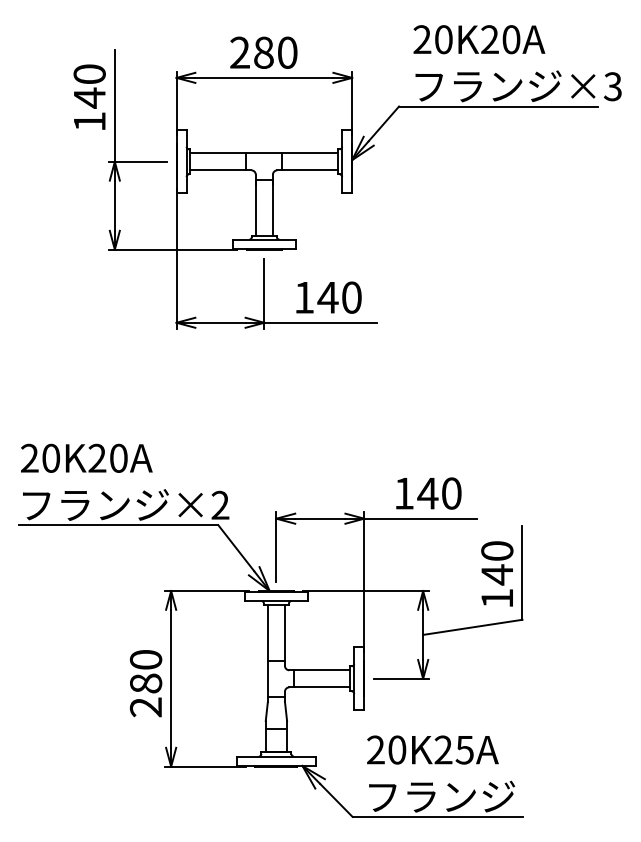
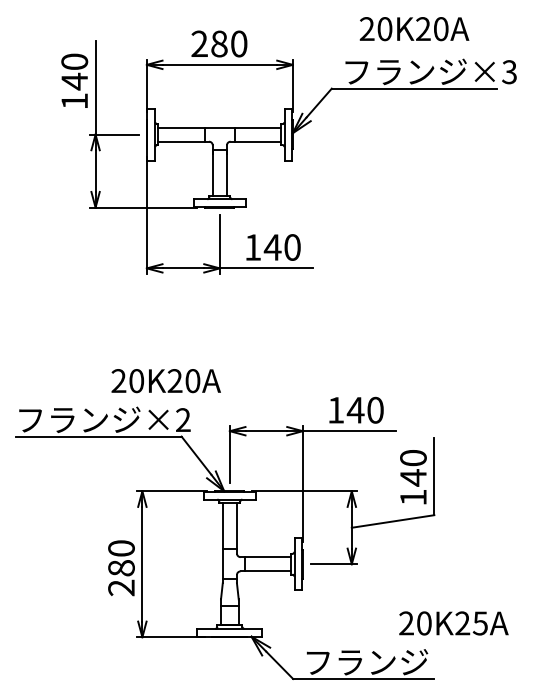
text: (479, 40) -> (414, 29), moved
text: (85, 458) -> (165, 381), moved
text: (432, 750) -> (453, 623), moved

